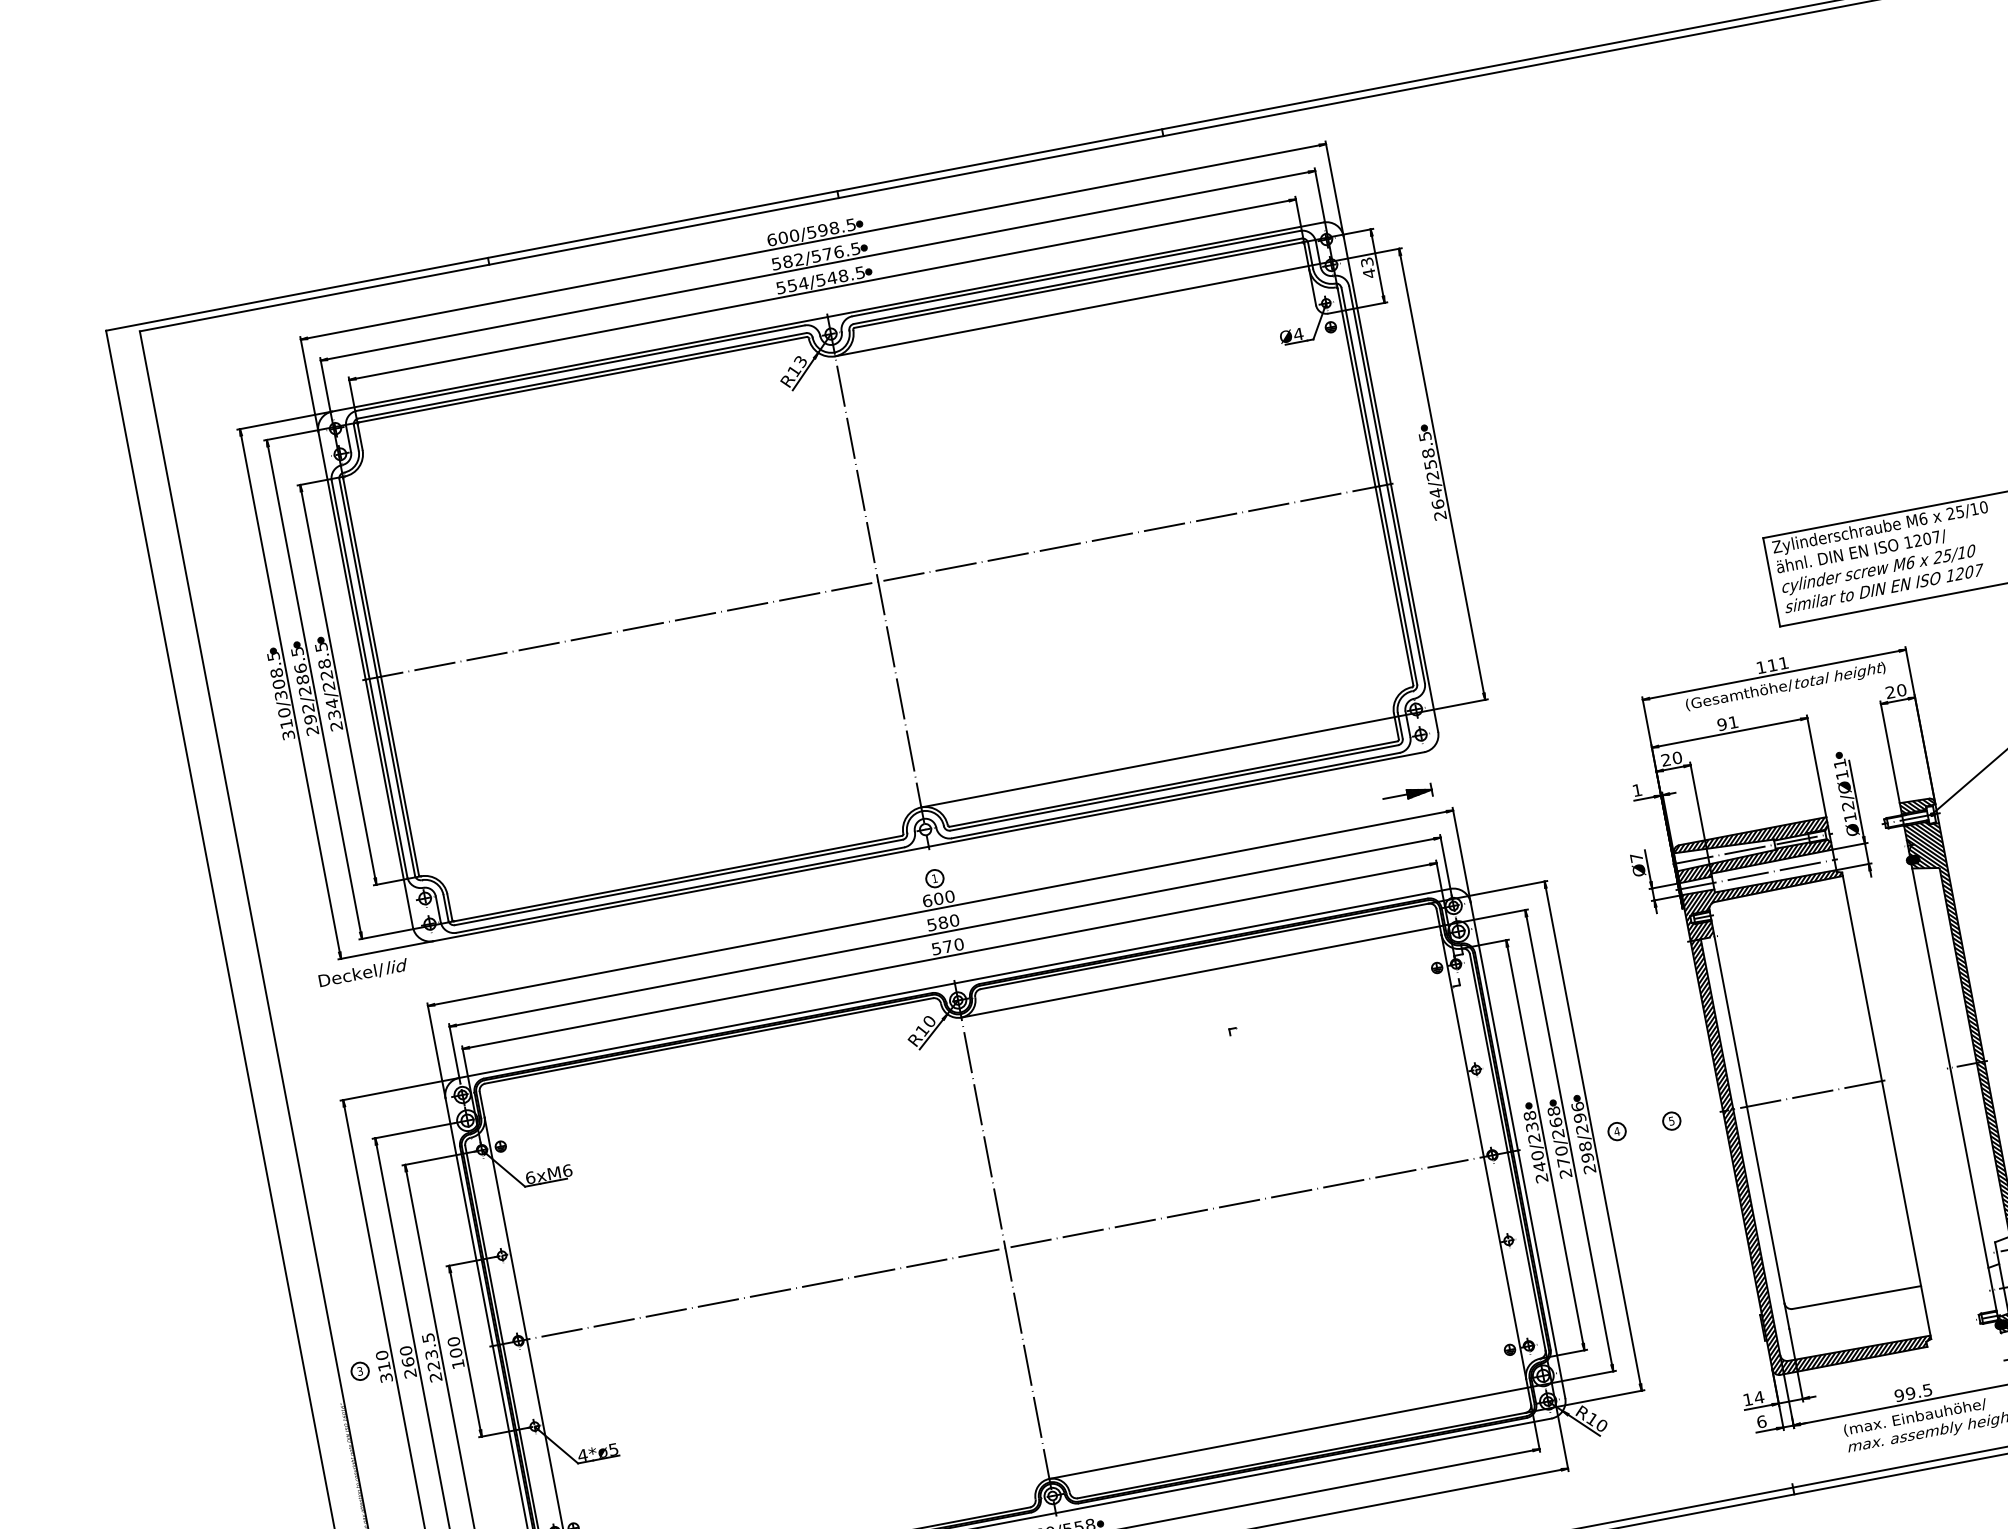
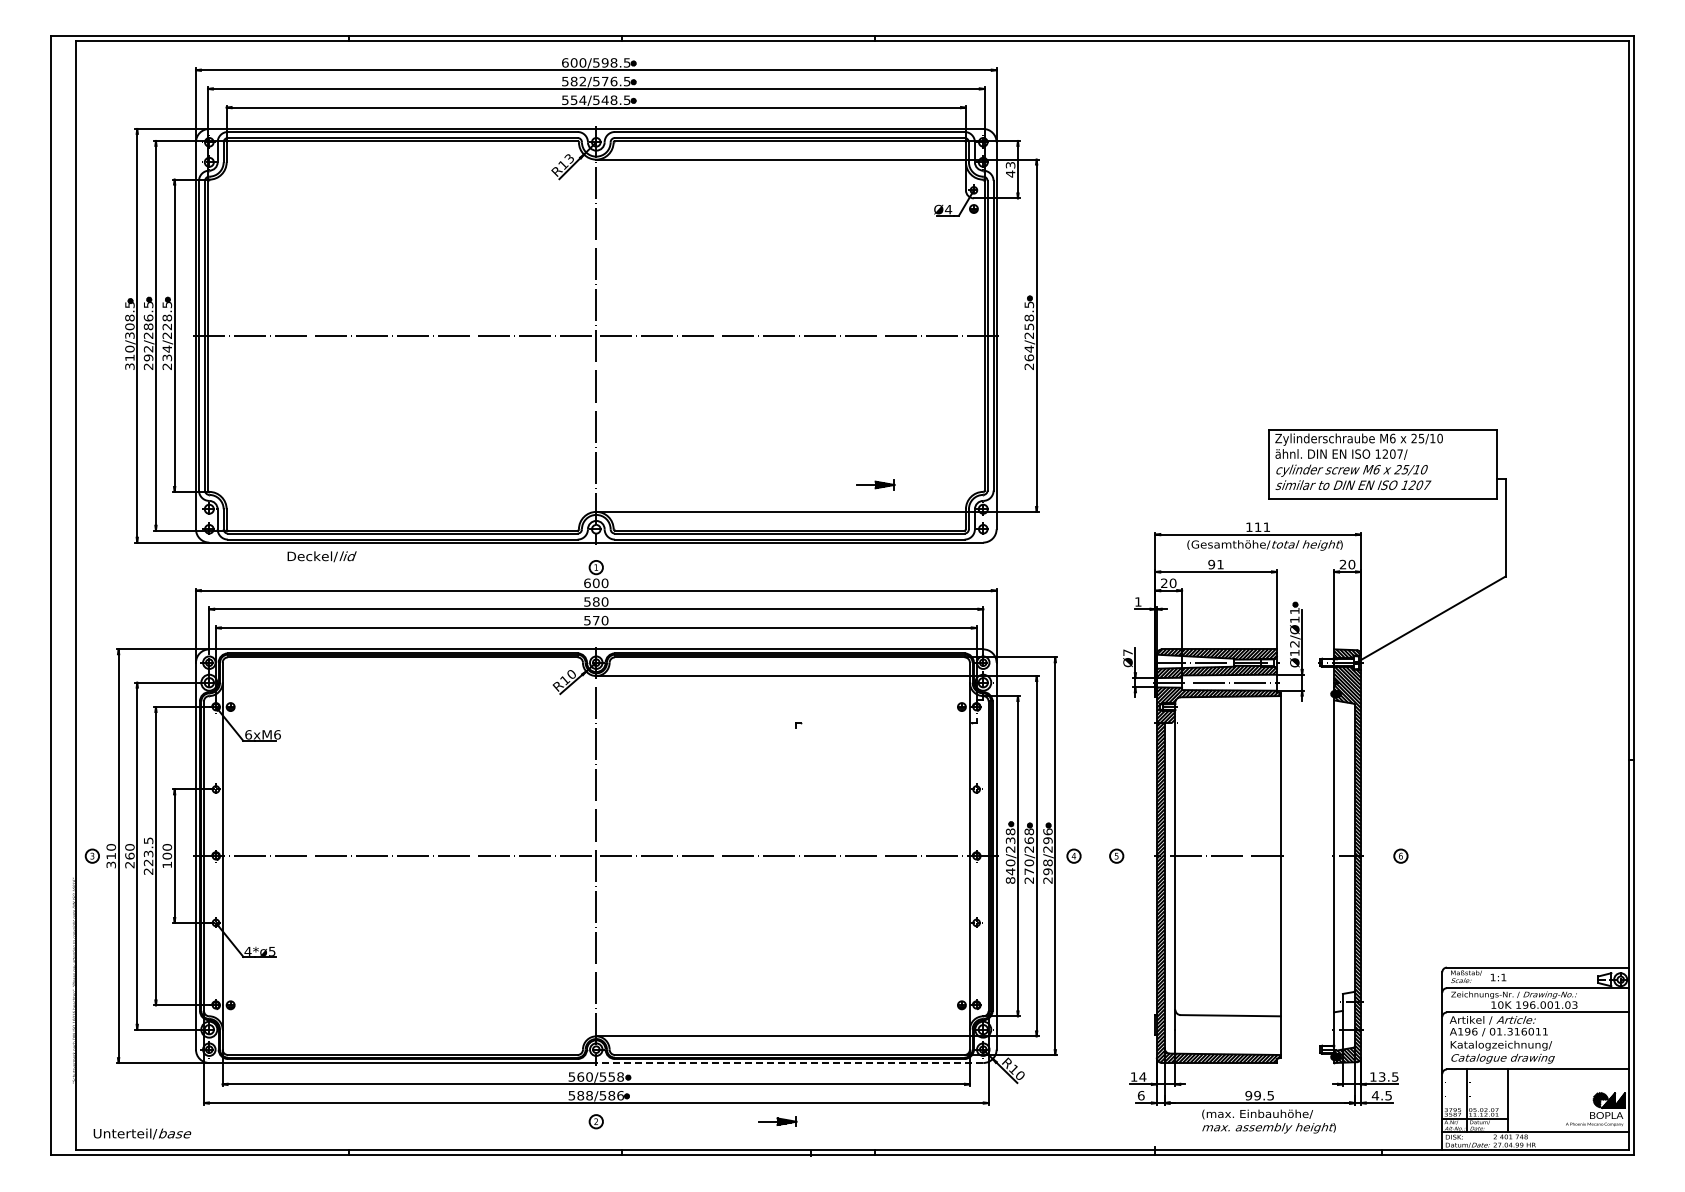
part: (1407, 793) -> (875, 484), moved
text: (362, 973) -> (321, 556), moved
text: (1541, 1178) -> (1010, 880), 240/238 -> 840/238
line: (1303, 1466) -> (789, 1063), solid -> dashed

